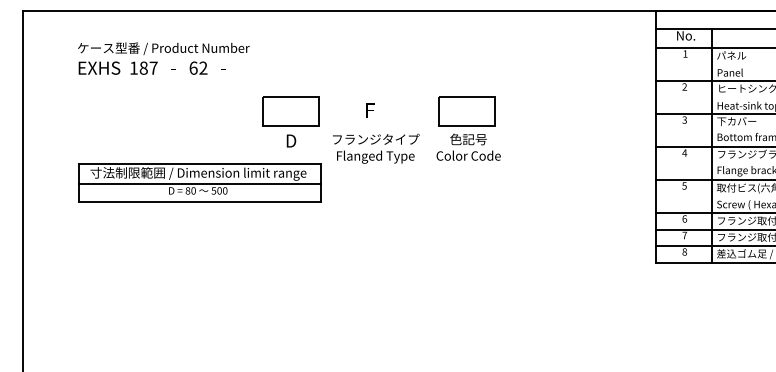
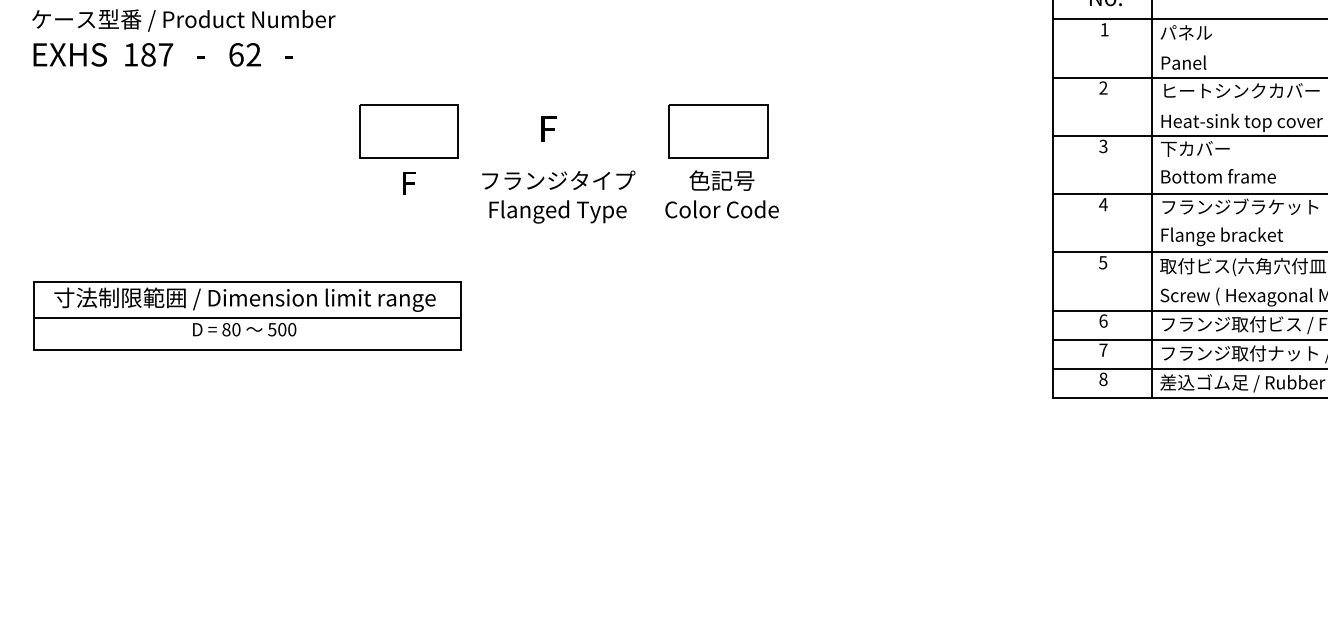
text: (291, 140) -> (409, 182), D -> F
part: (199, 182) -> (246, 314), moved

